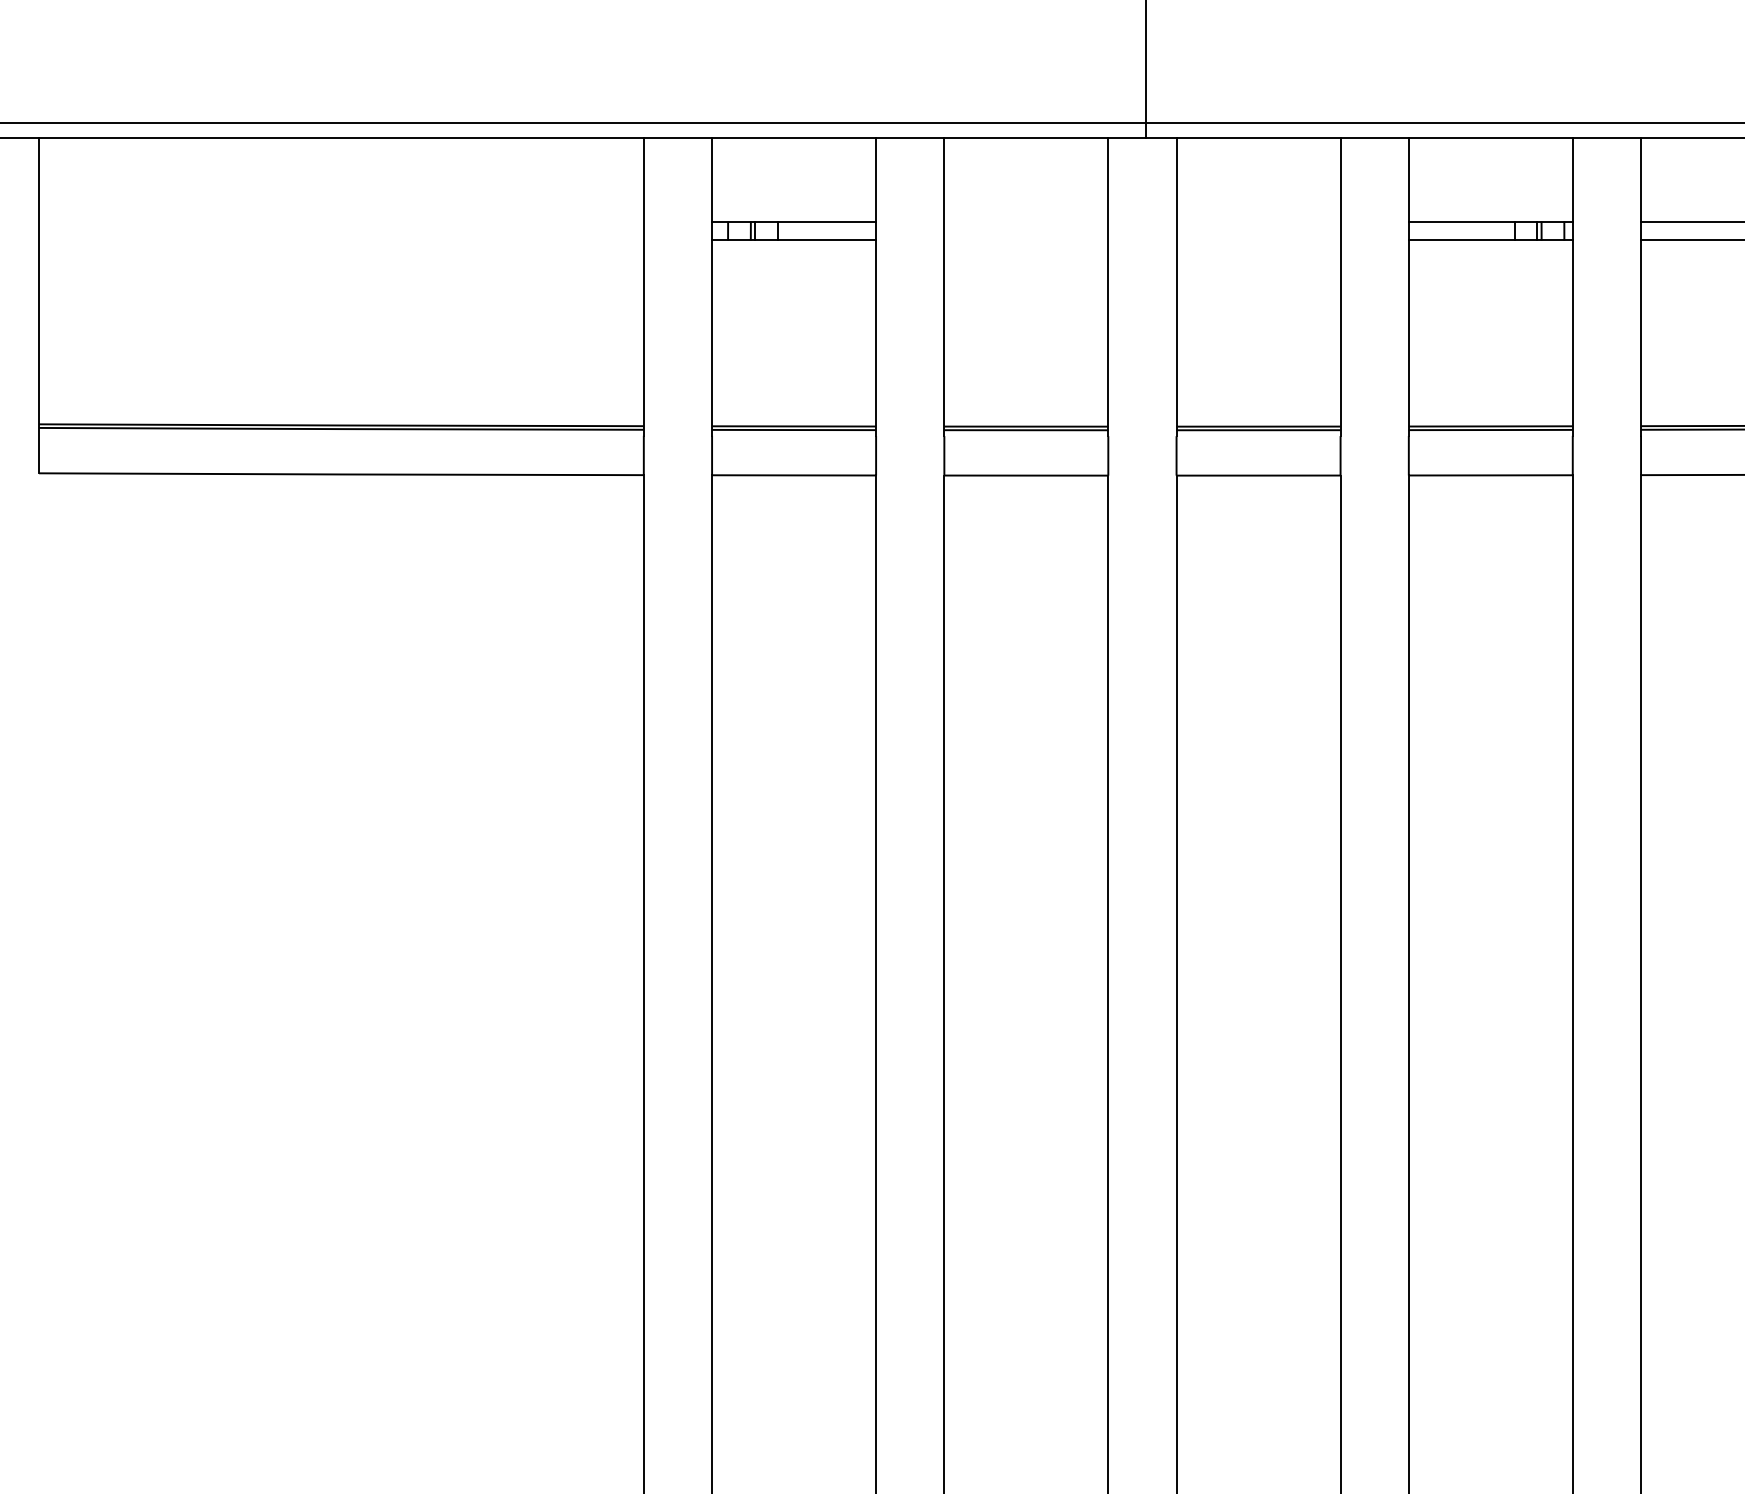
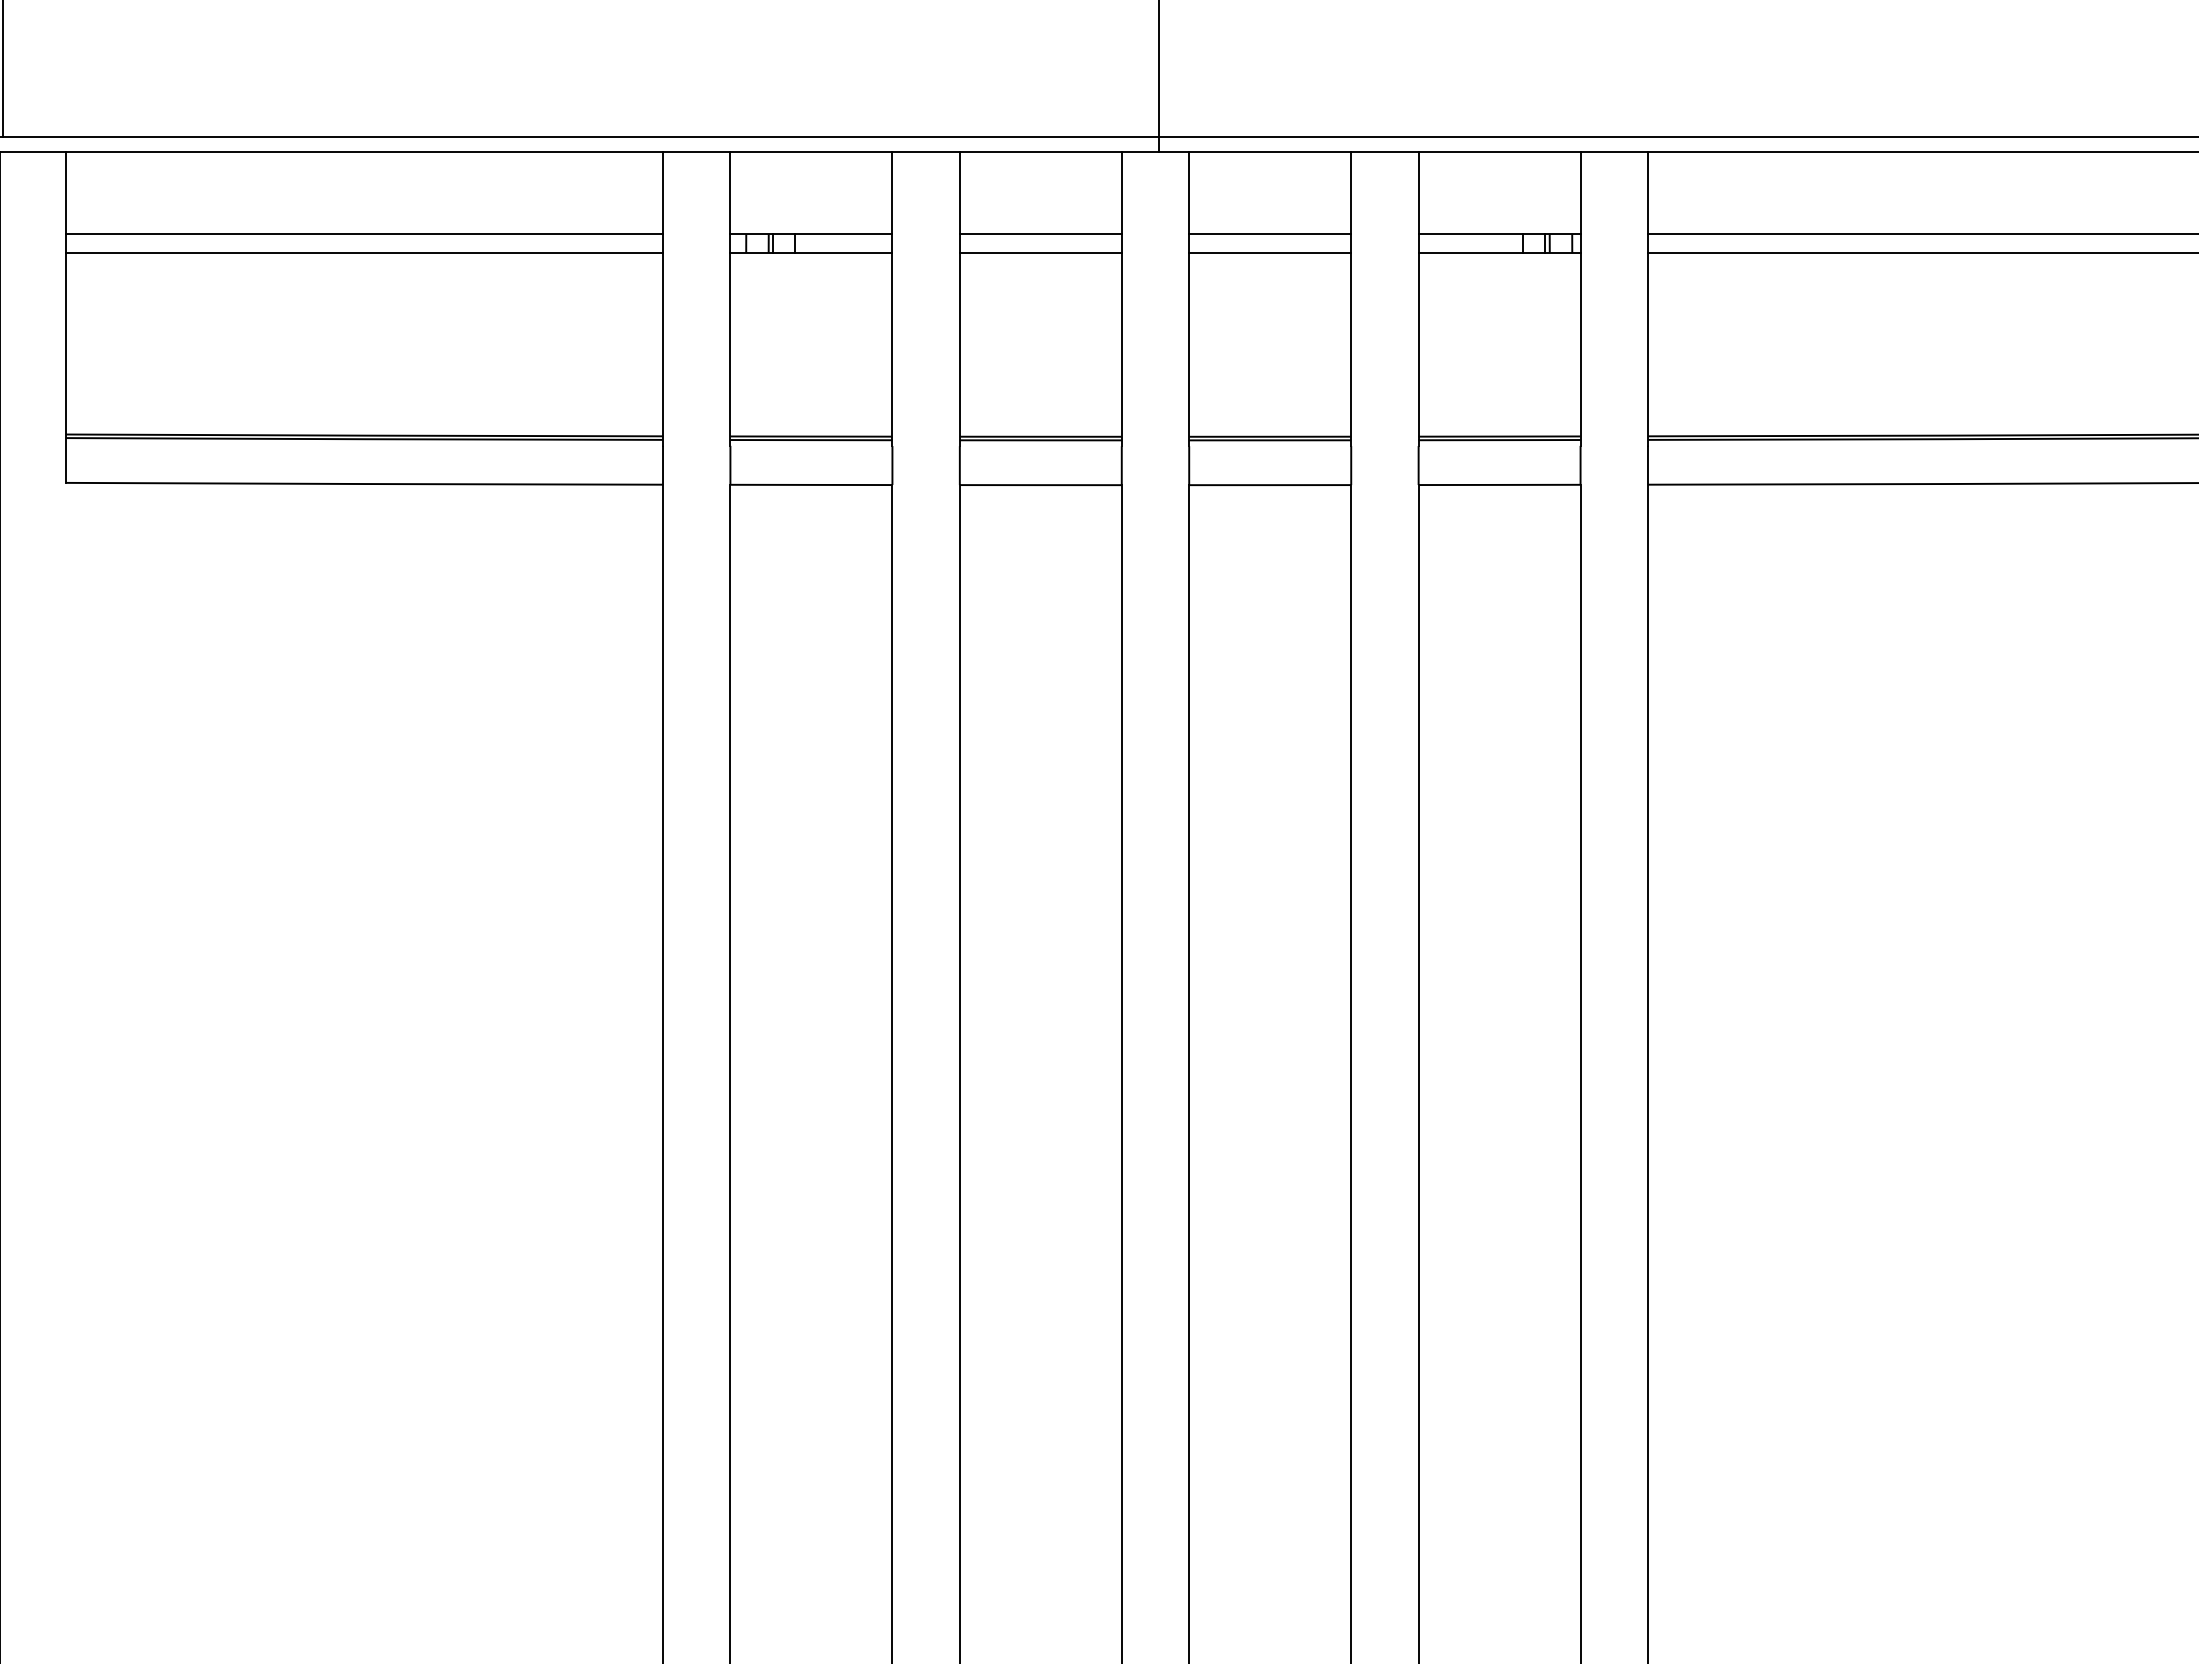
line: (341, 221) -> (364, 234), added
line: (1026, 221) -> (1040, 234), added
line: (1258, 221) -> (1270, 234), added
line: (341, 240) -> (364, 252), added
line: (1026, 240) -> (1040, 252), added
line: (1258, 240) -> (1270, 252), added

